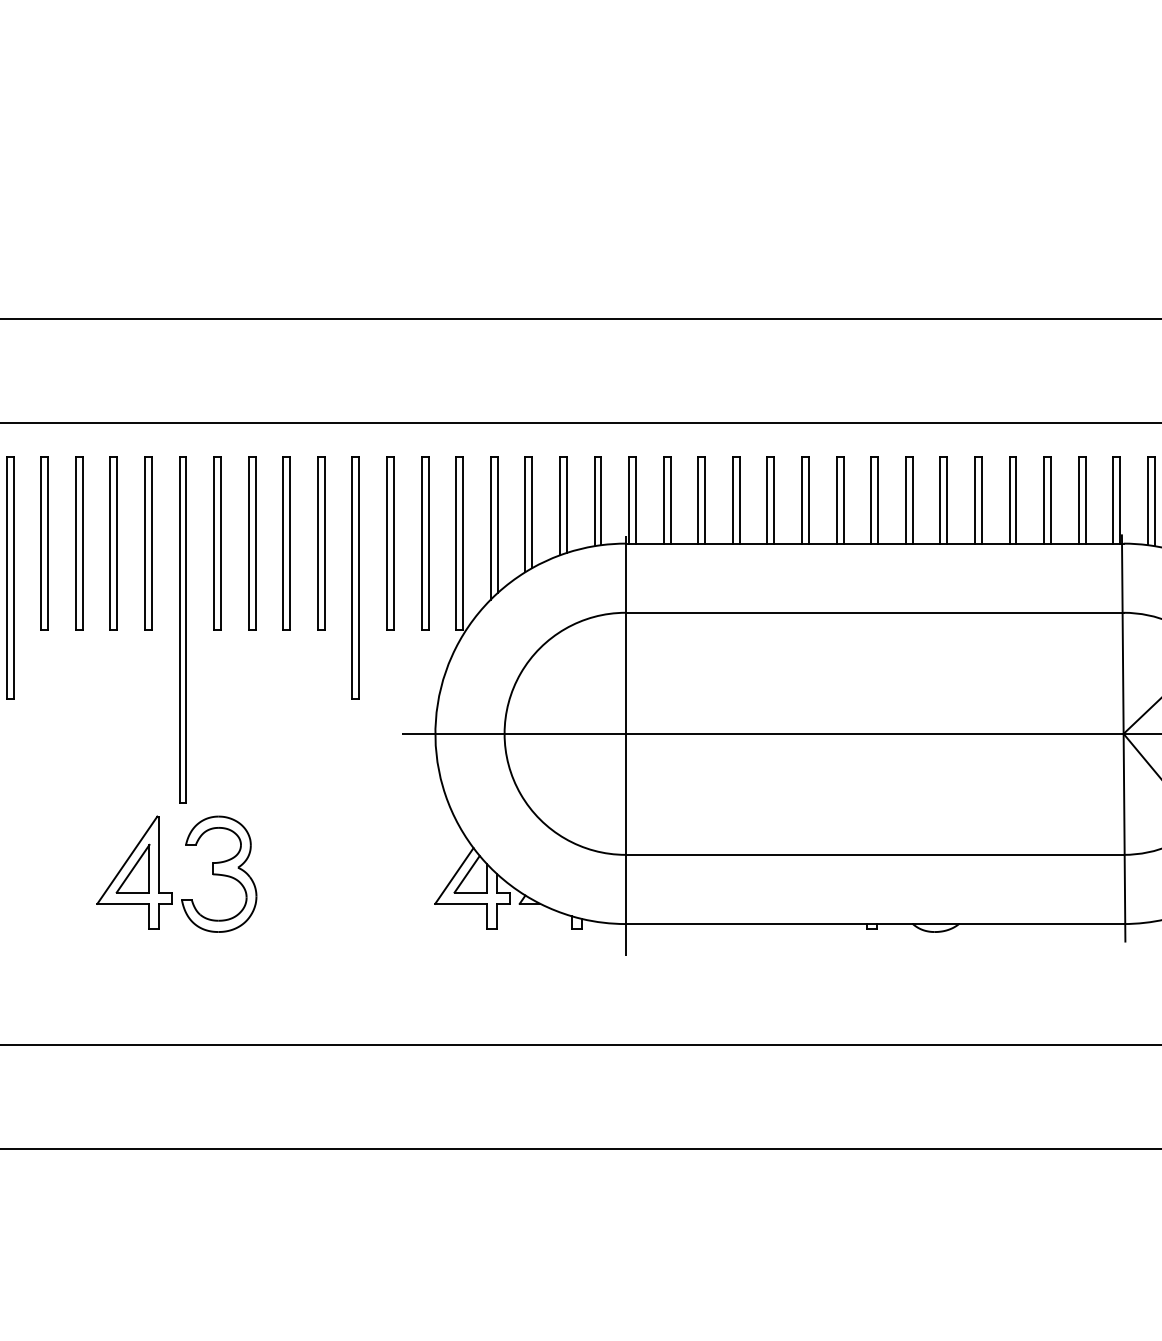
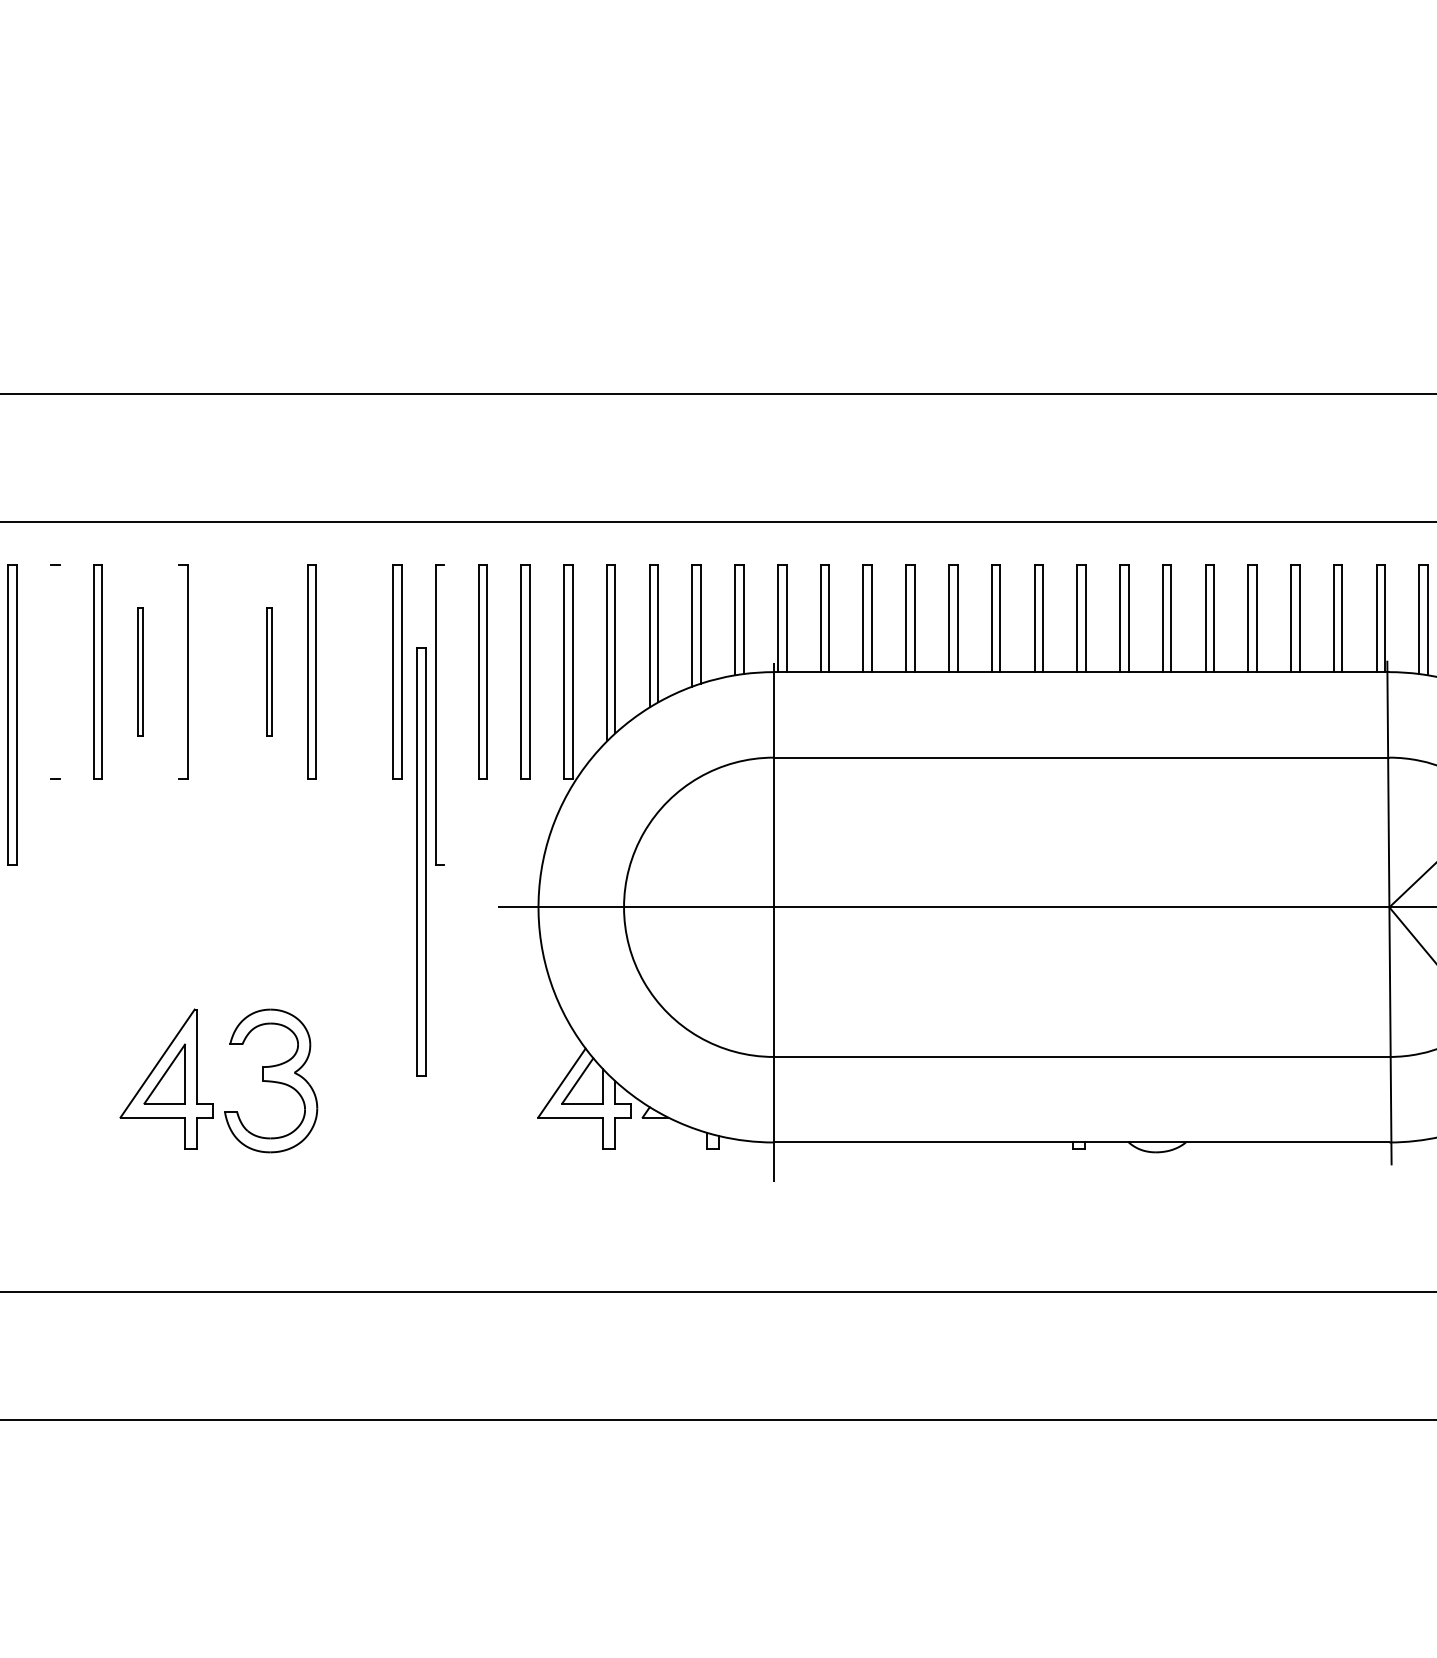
line: (41, 543) -> (51, 672), removed
line: (48, 543) -> (59, 672), removed
part: (113, 543) -> (140, 671), size x0.6
line: (145, 543) -> (179, 672), removed
part: (217, 543) -> (268, 671), size x0.6
part: (286, 543) -> (354, 671), removed
line: (359, 577) -> (444, 714), removed
part: (183, 629) -> (421, 861), moved

